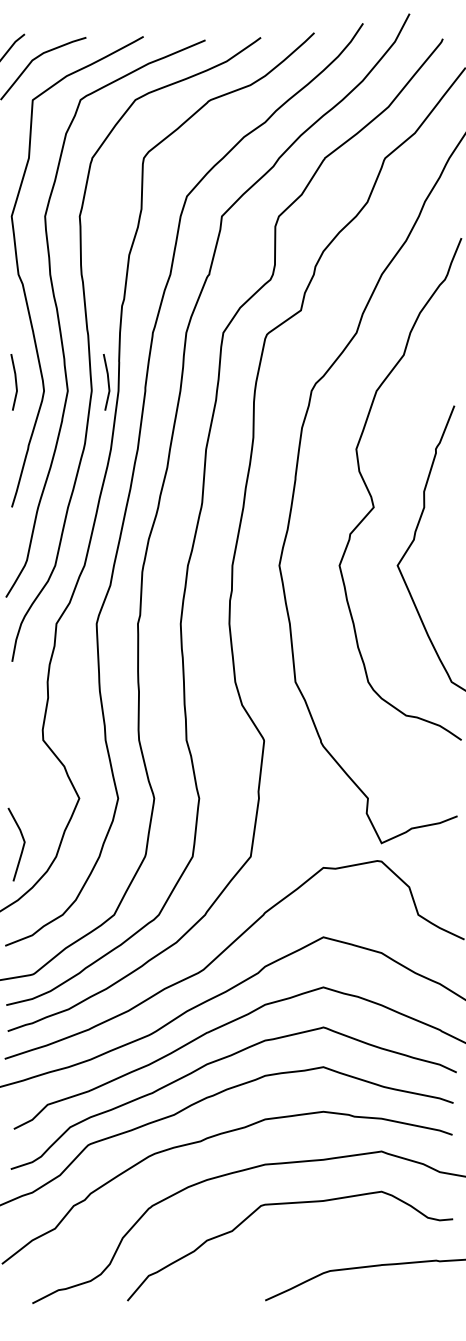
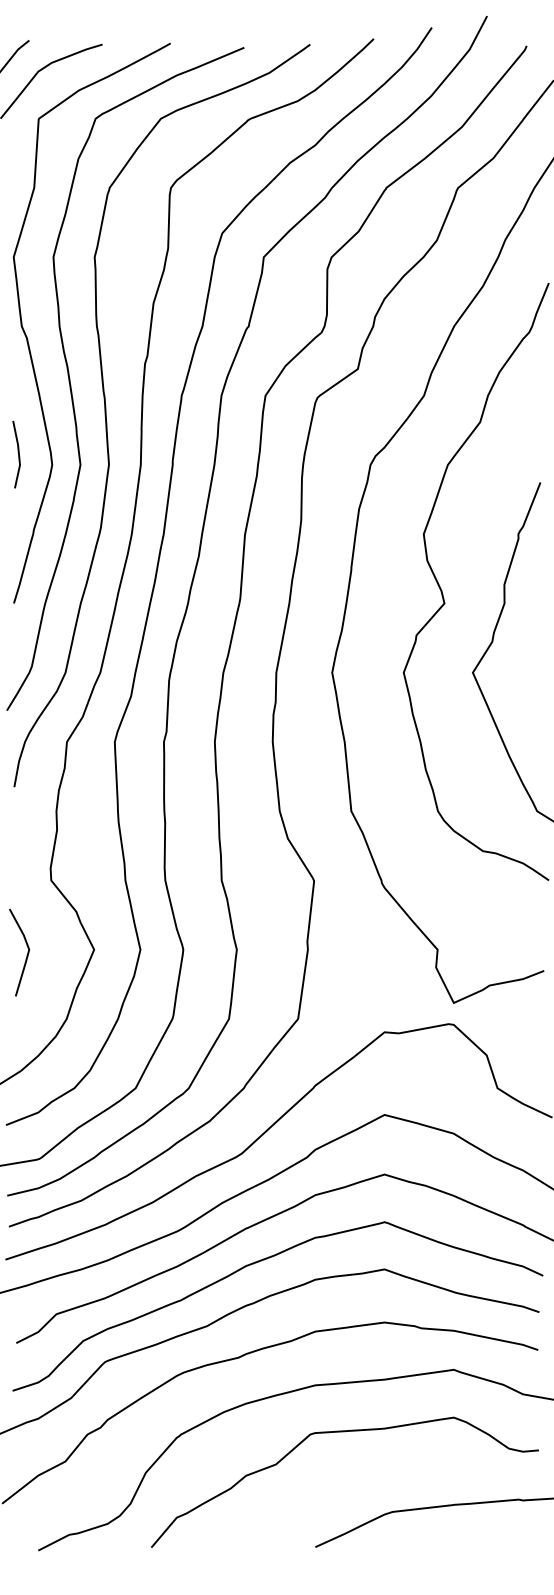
line: (108, 382) -> (128, 454), removed
line: (22, 847) -> (26, 955), moved

